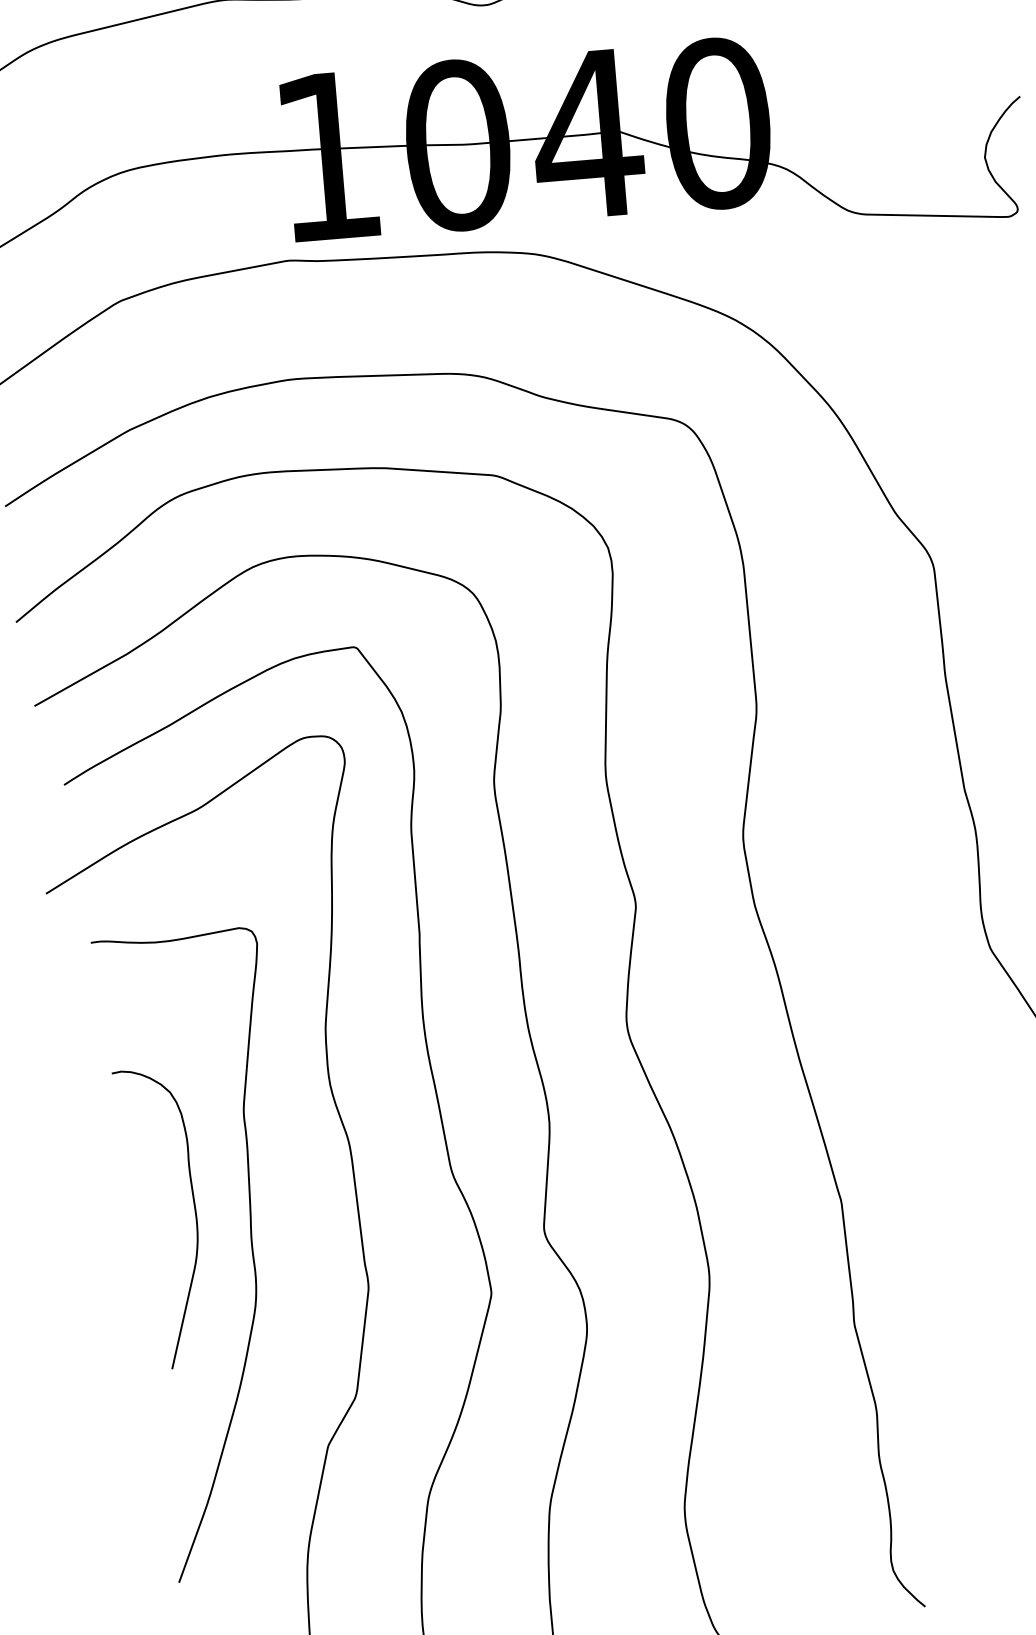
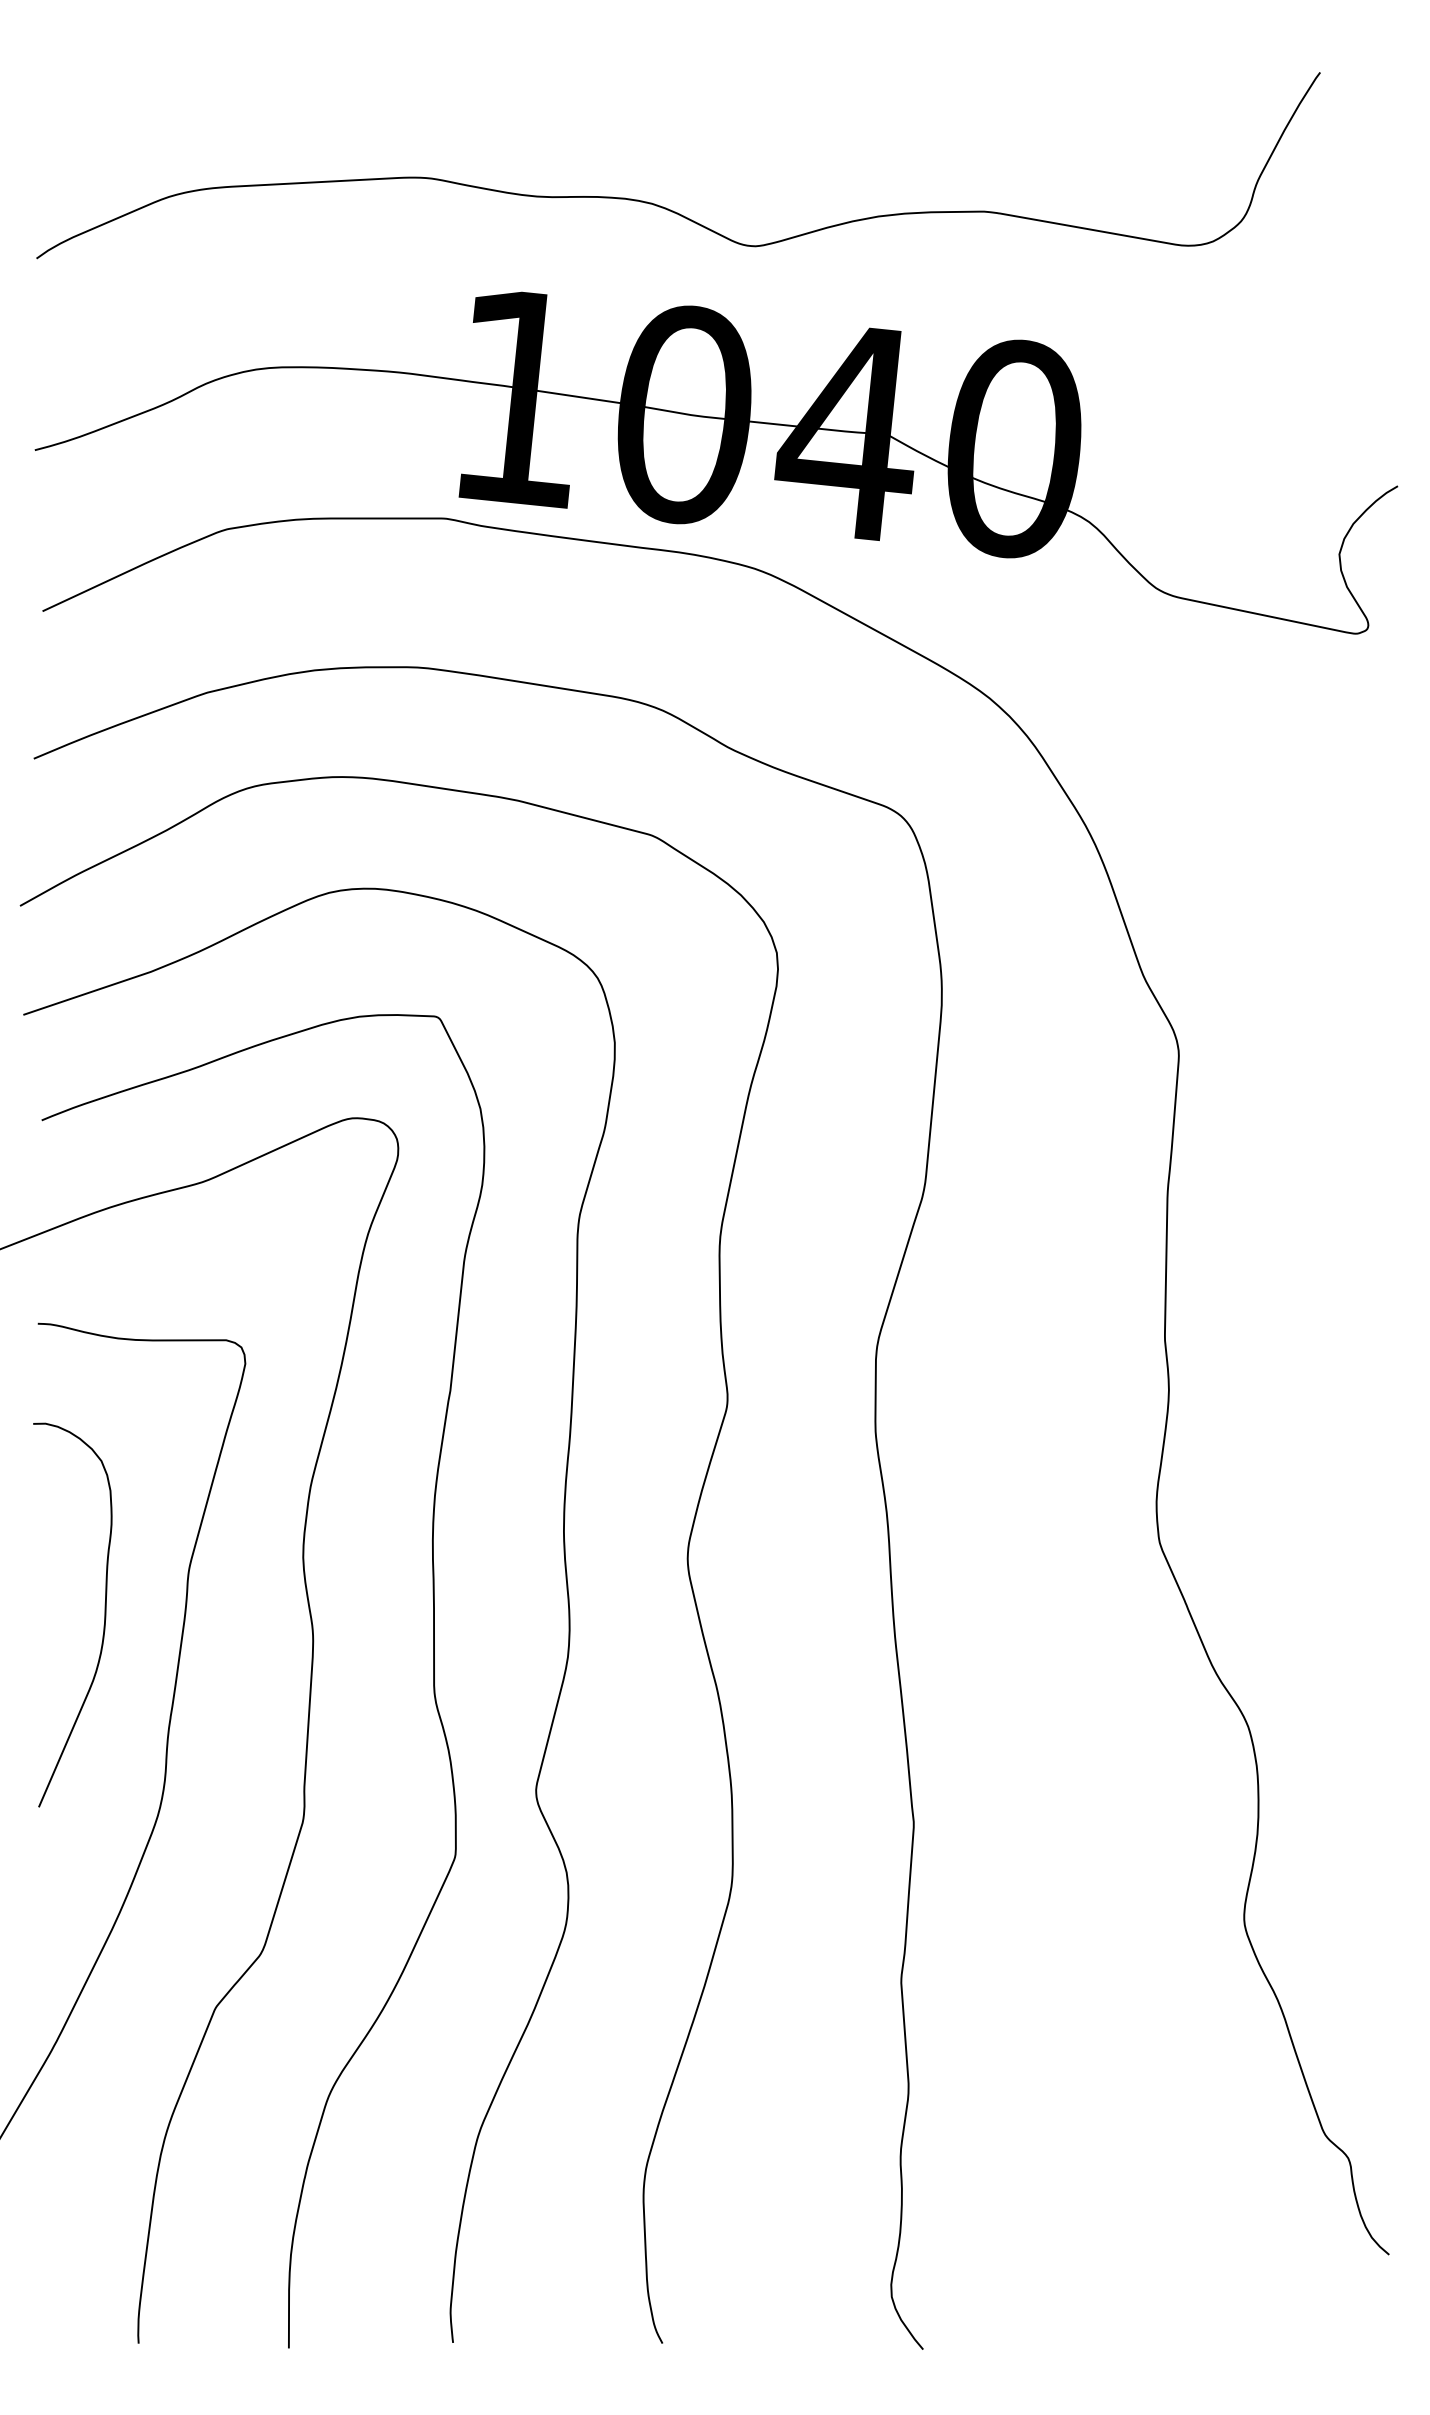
curve: (194, 1210) -> (104, 1614), moved

